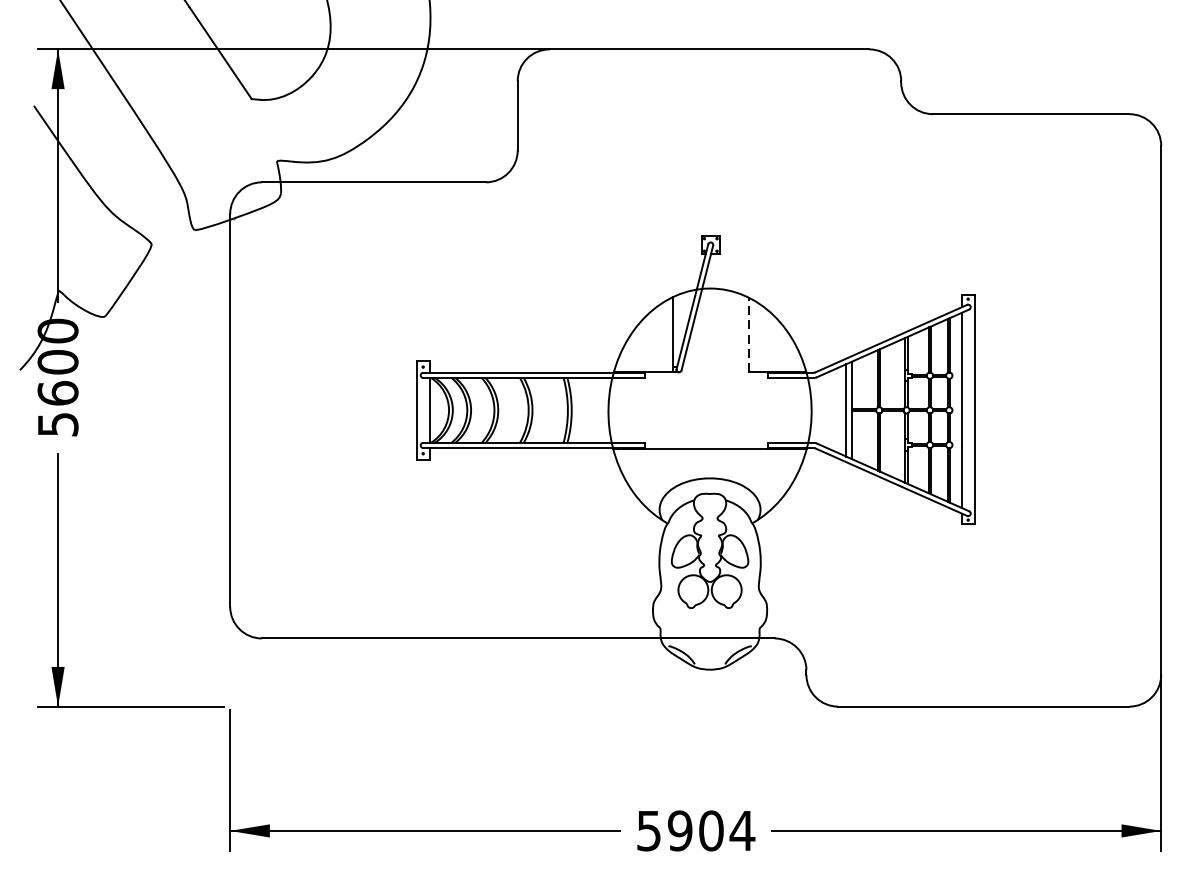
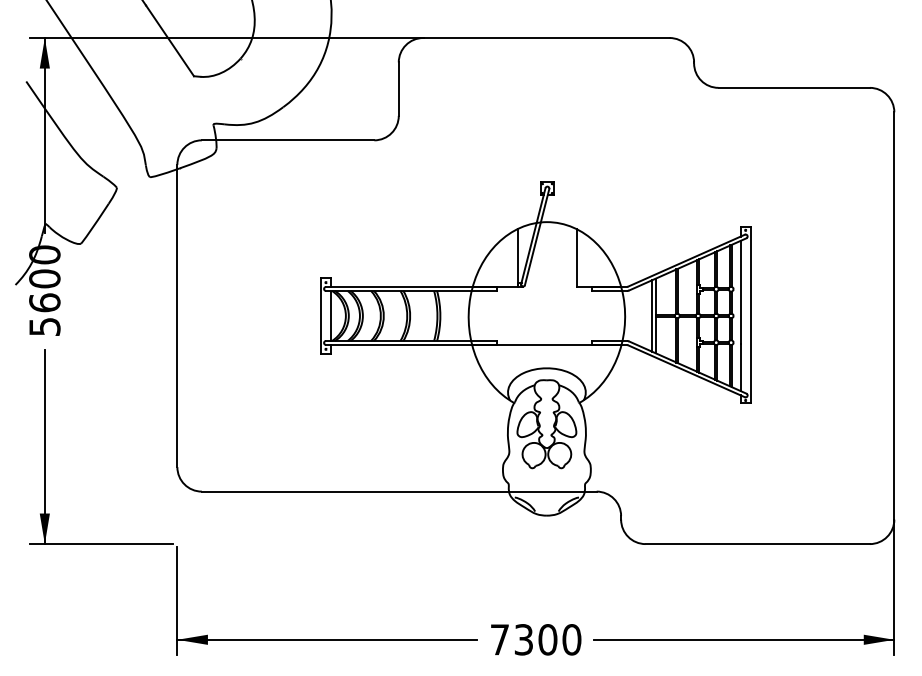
line: (748, 334) -> (576, 257), dashed -> solid
text: (696, 830) -> (536, 639), 5904 -> 7300

